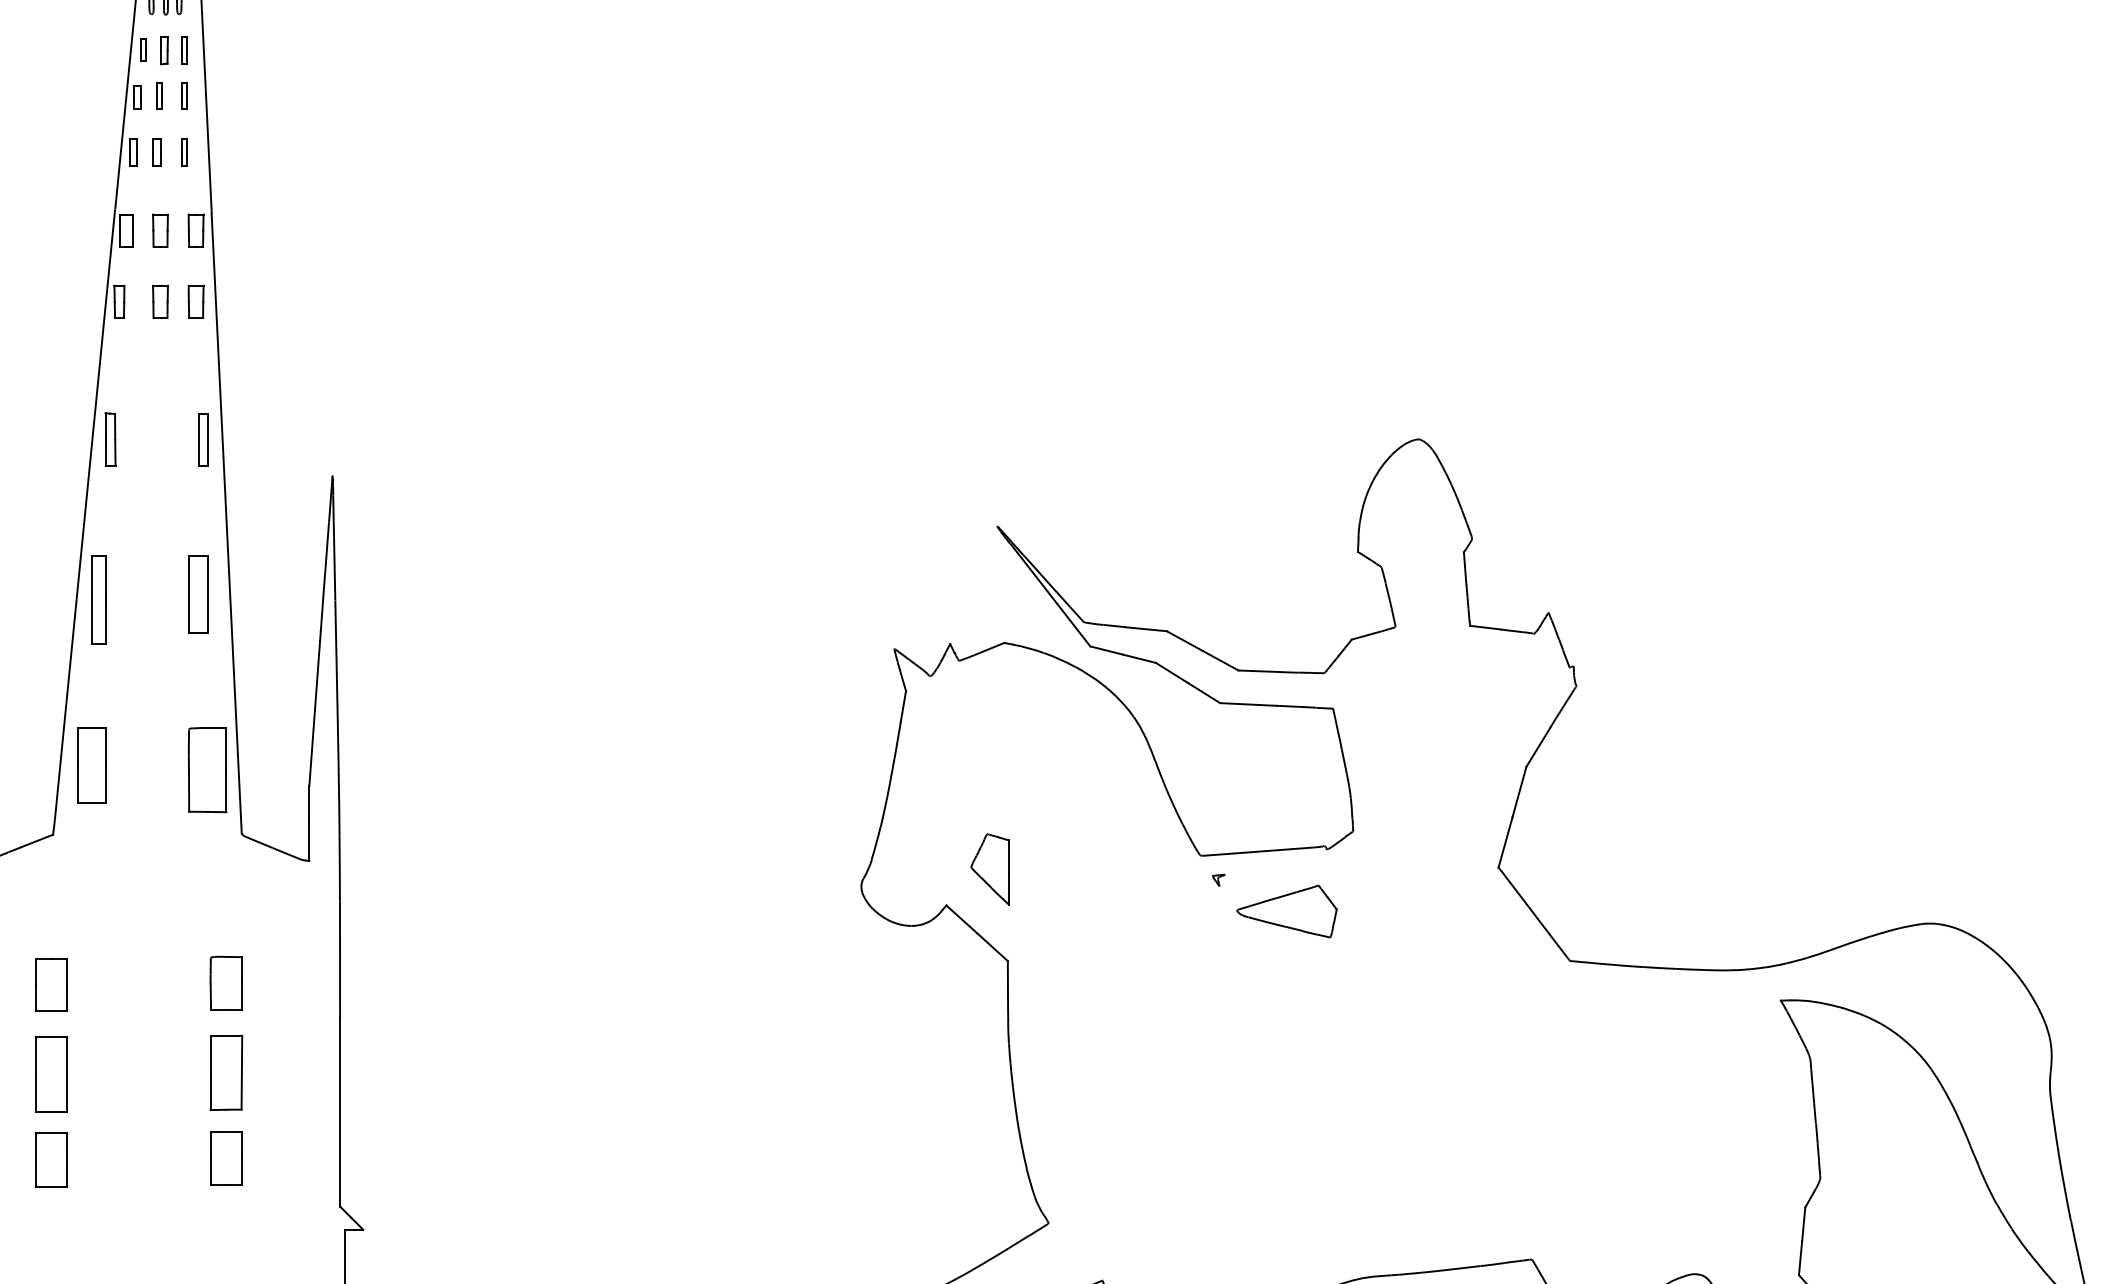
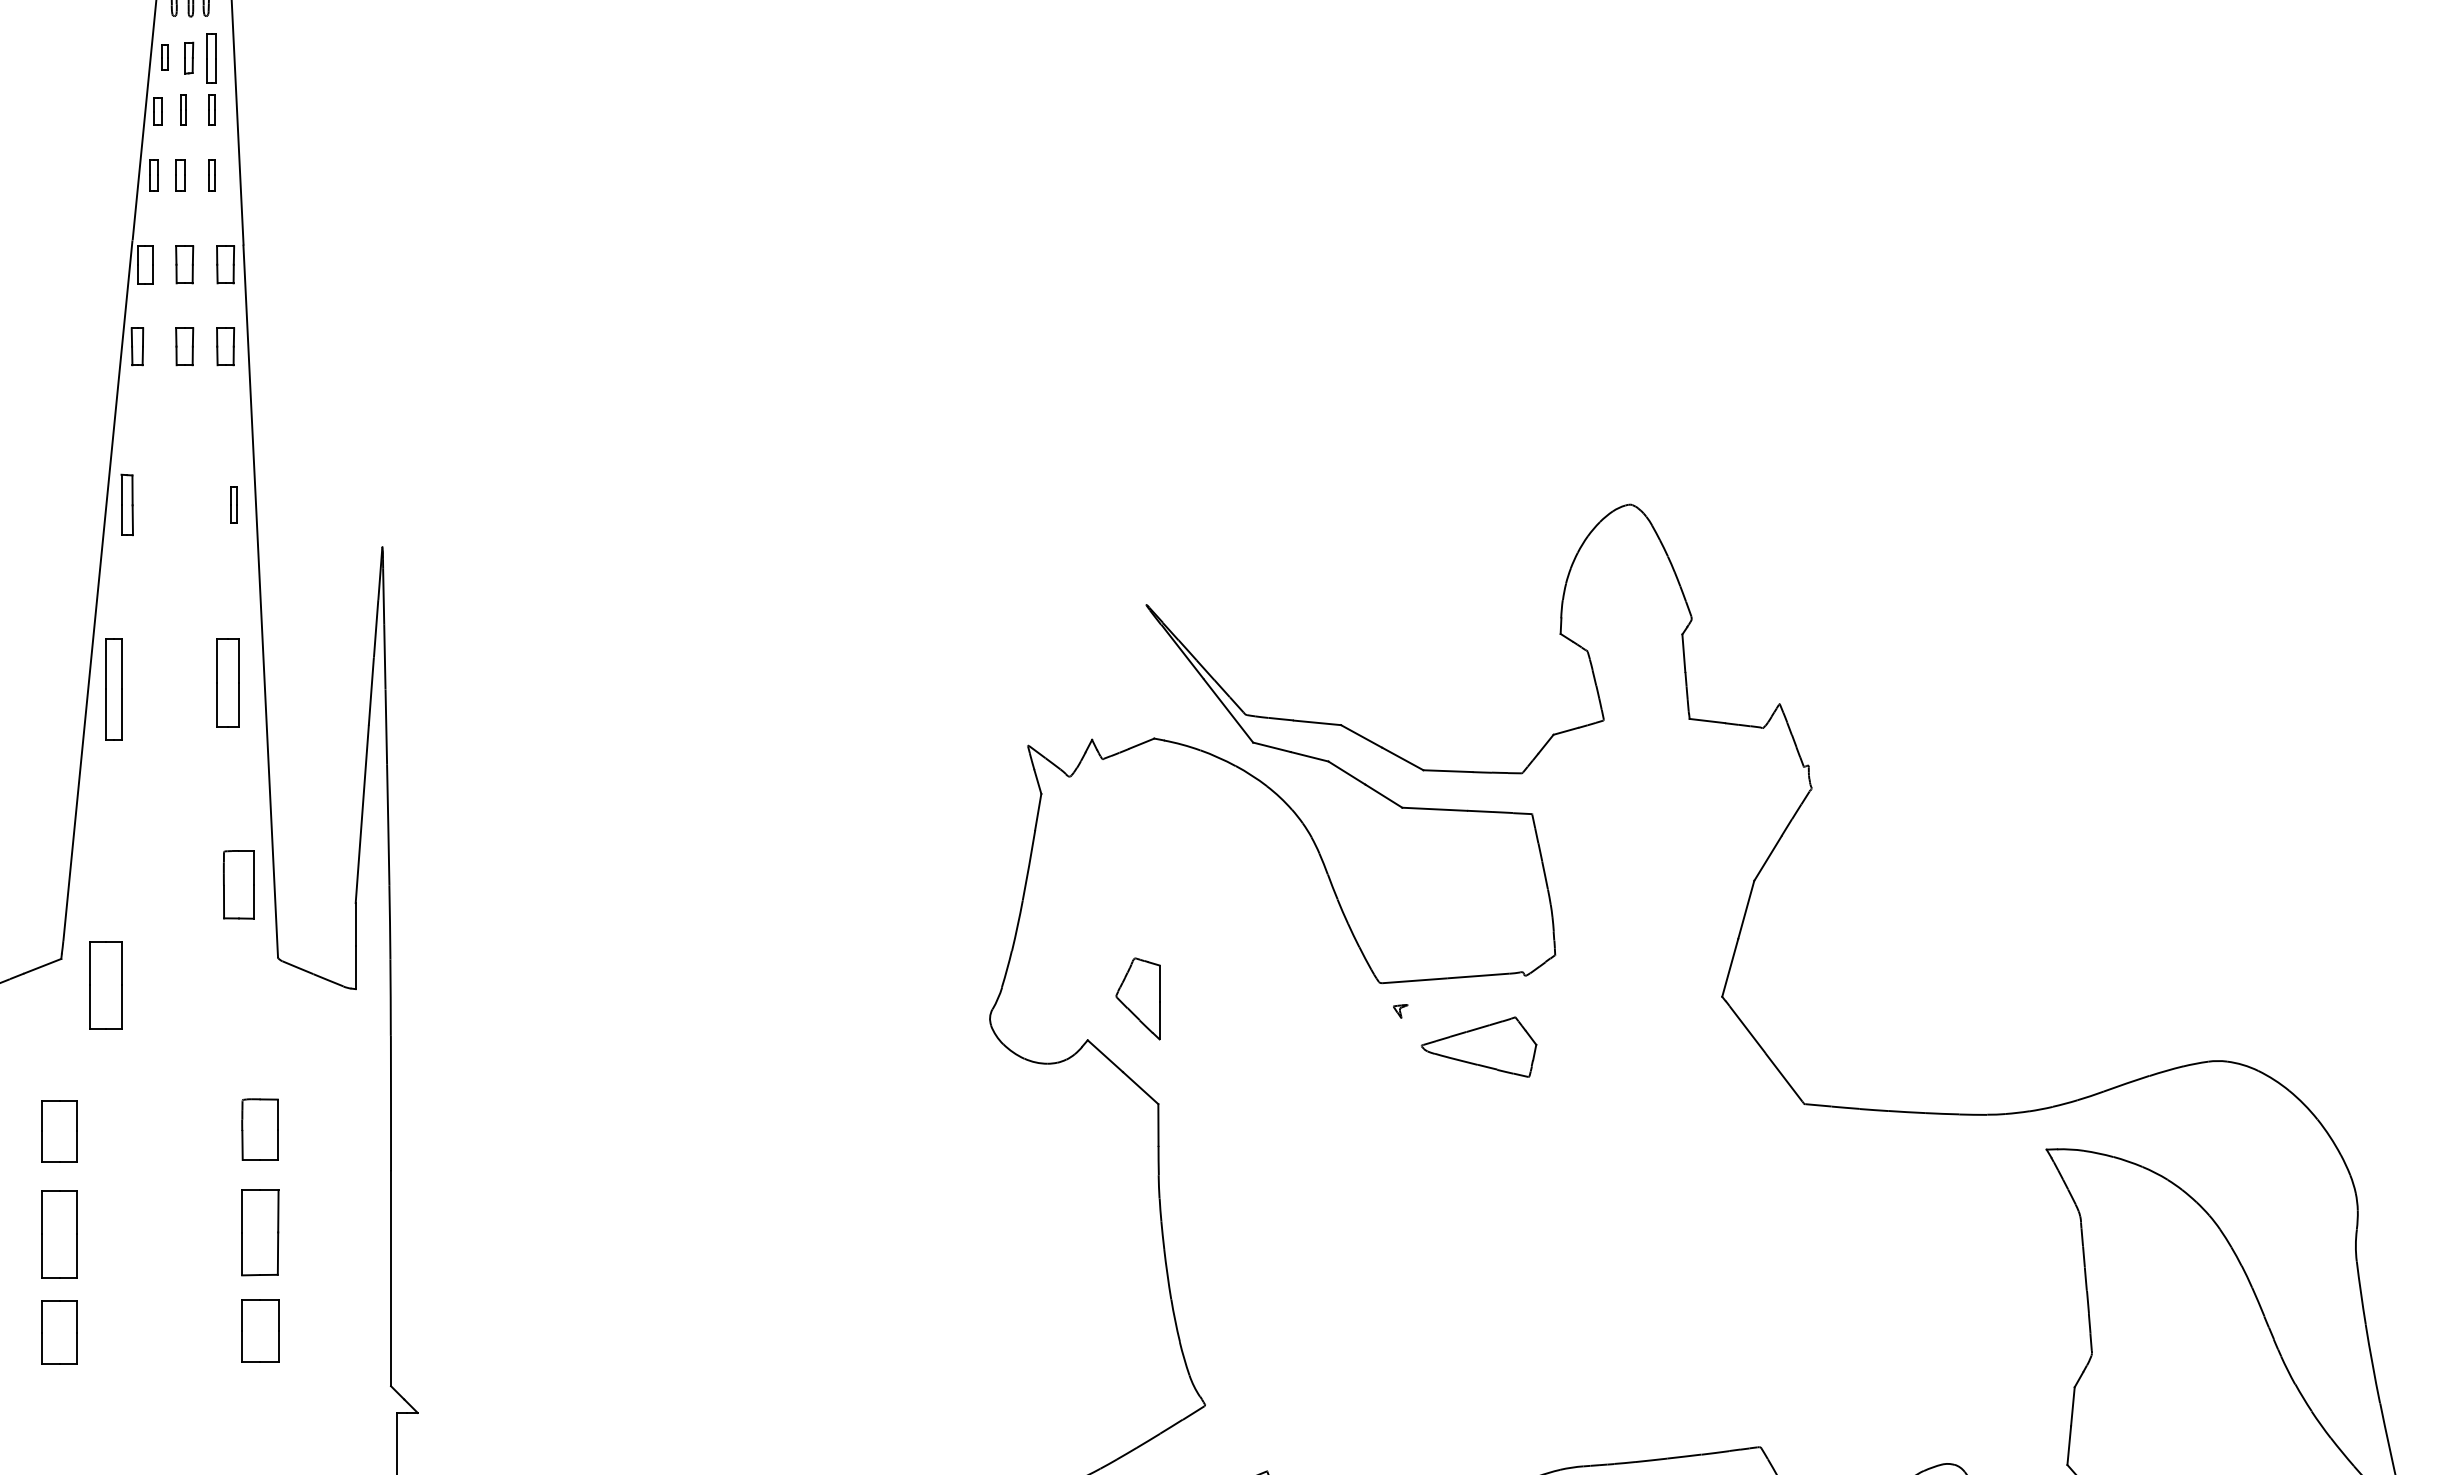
part: (184, 50) -> (212, 57), size x1.6
part: (203, 439) -> (234, 504), size x0.6
part: (91, 765) -> (105, 985), moved
part: (207, 770) -> (238, 885), size x0.7

